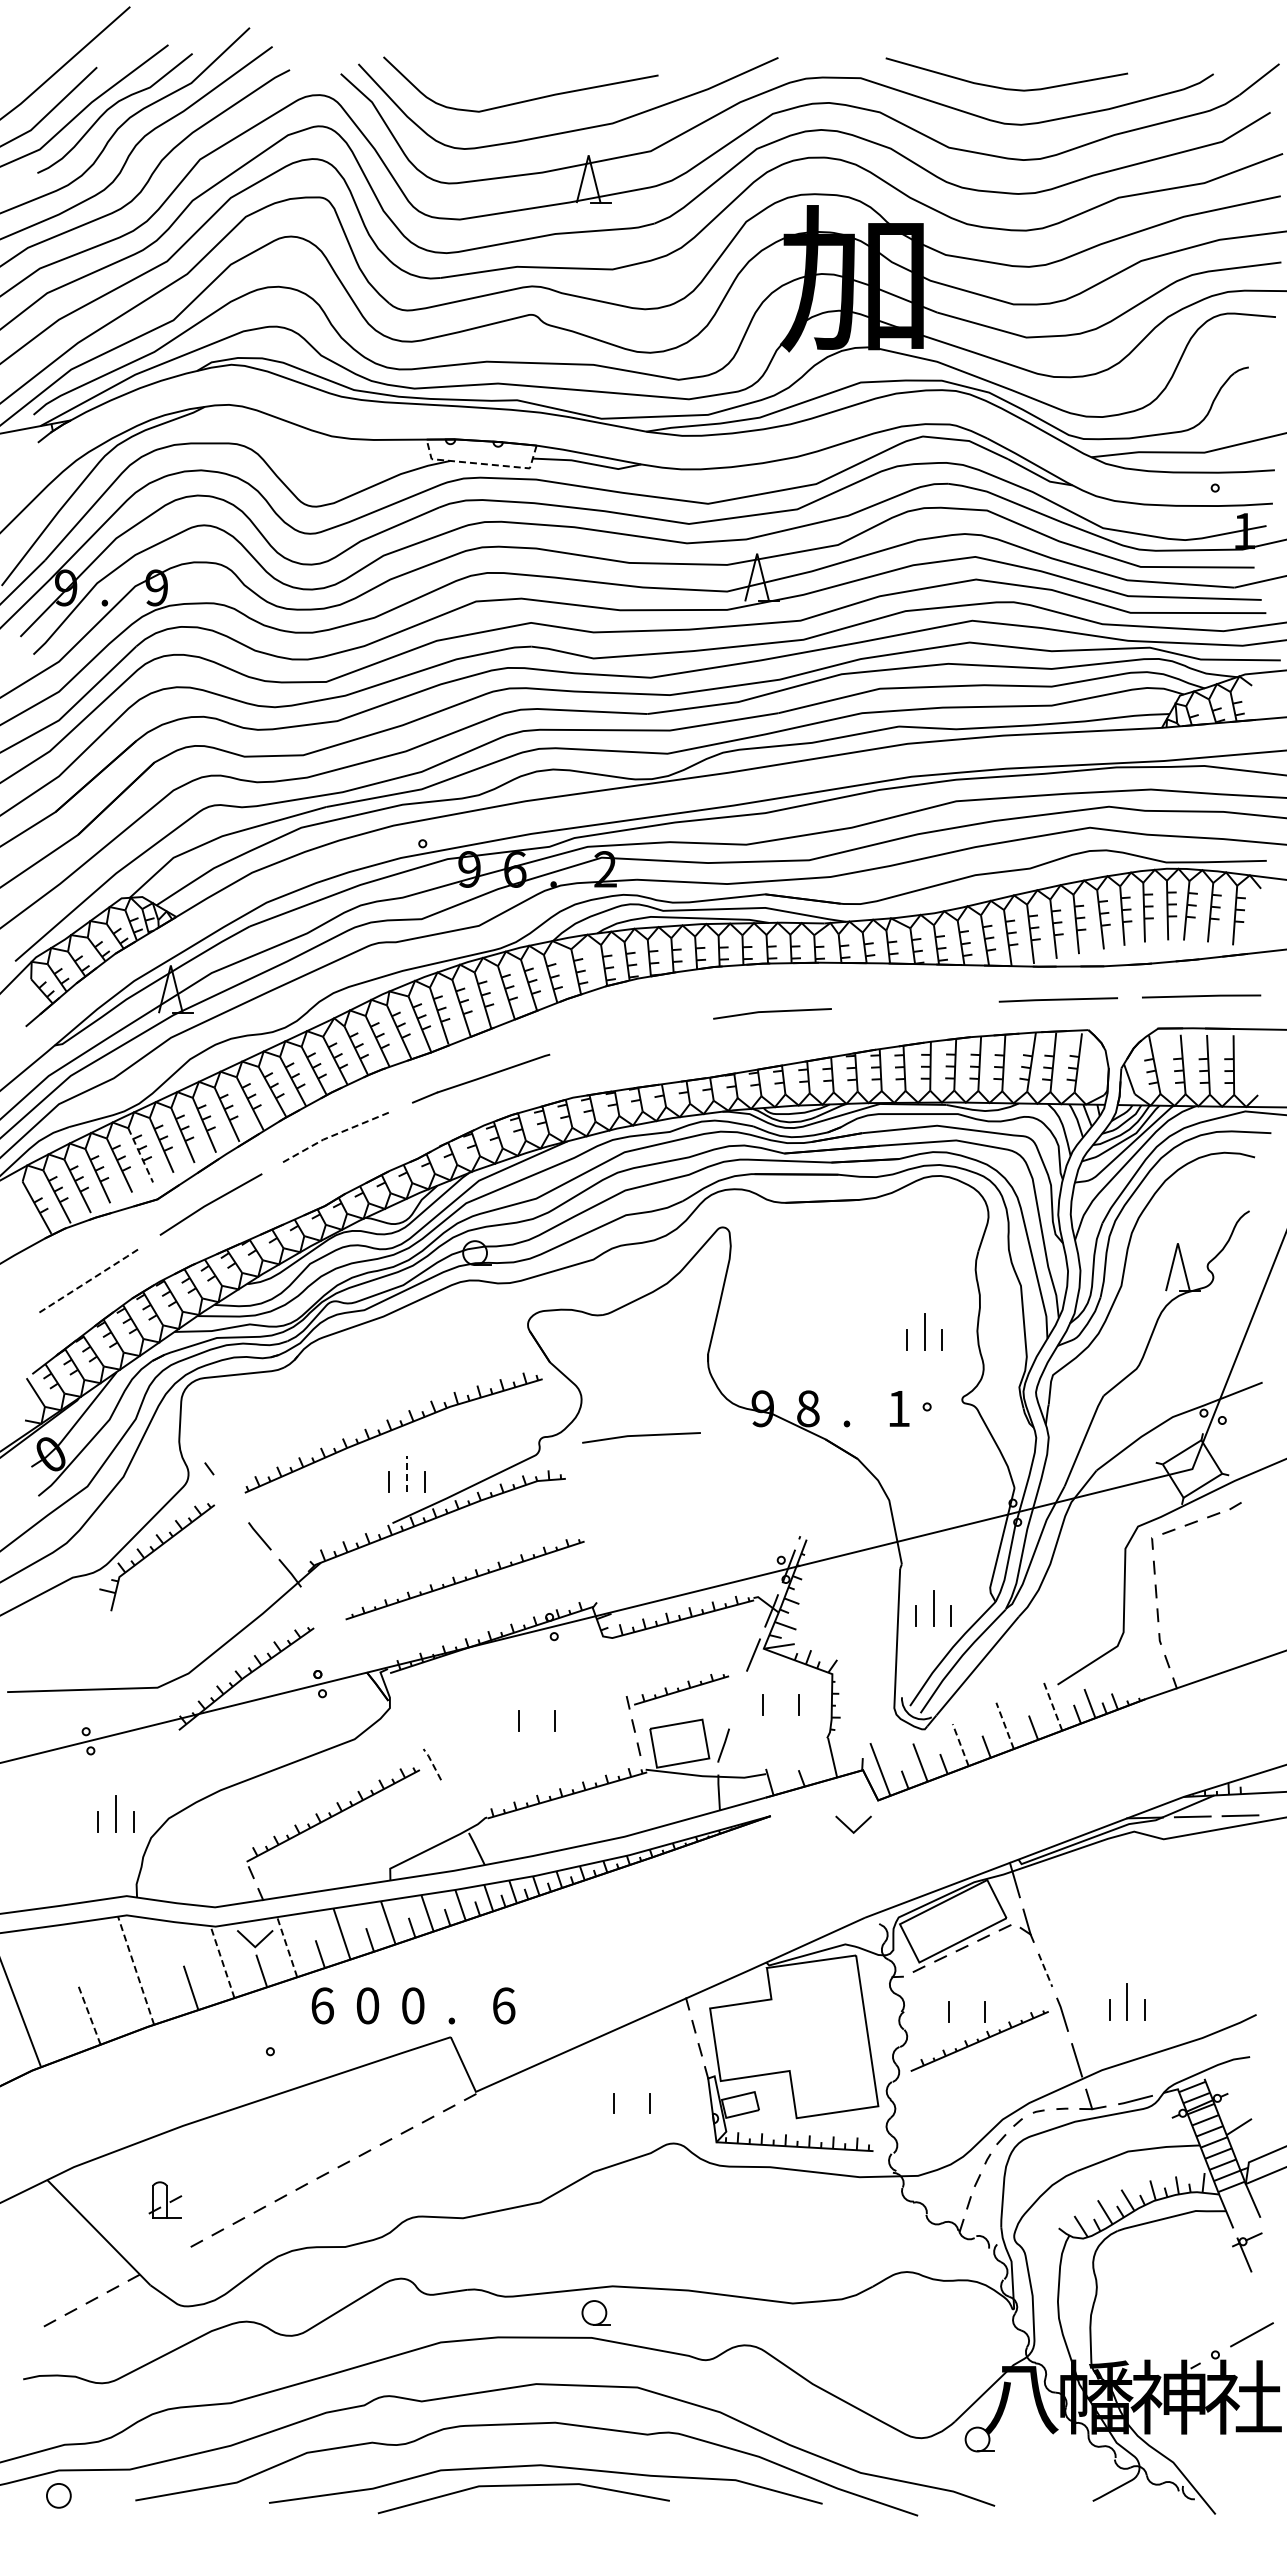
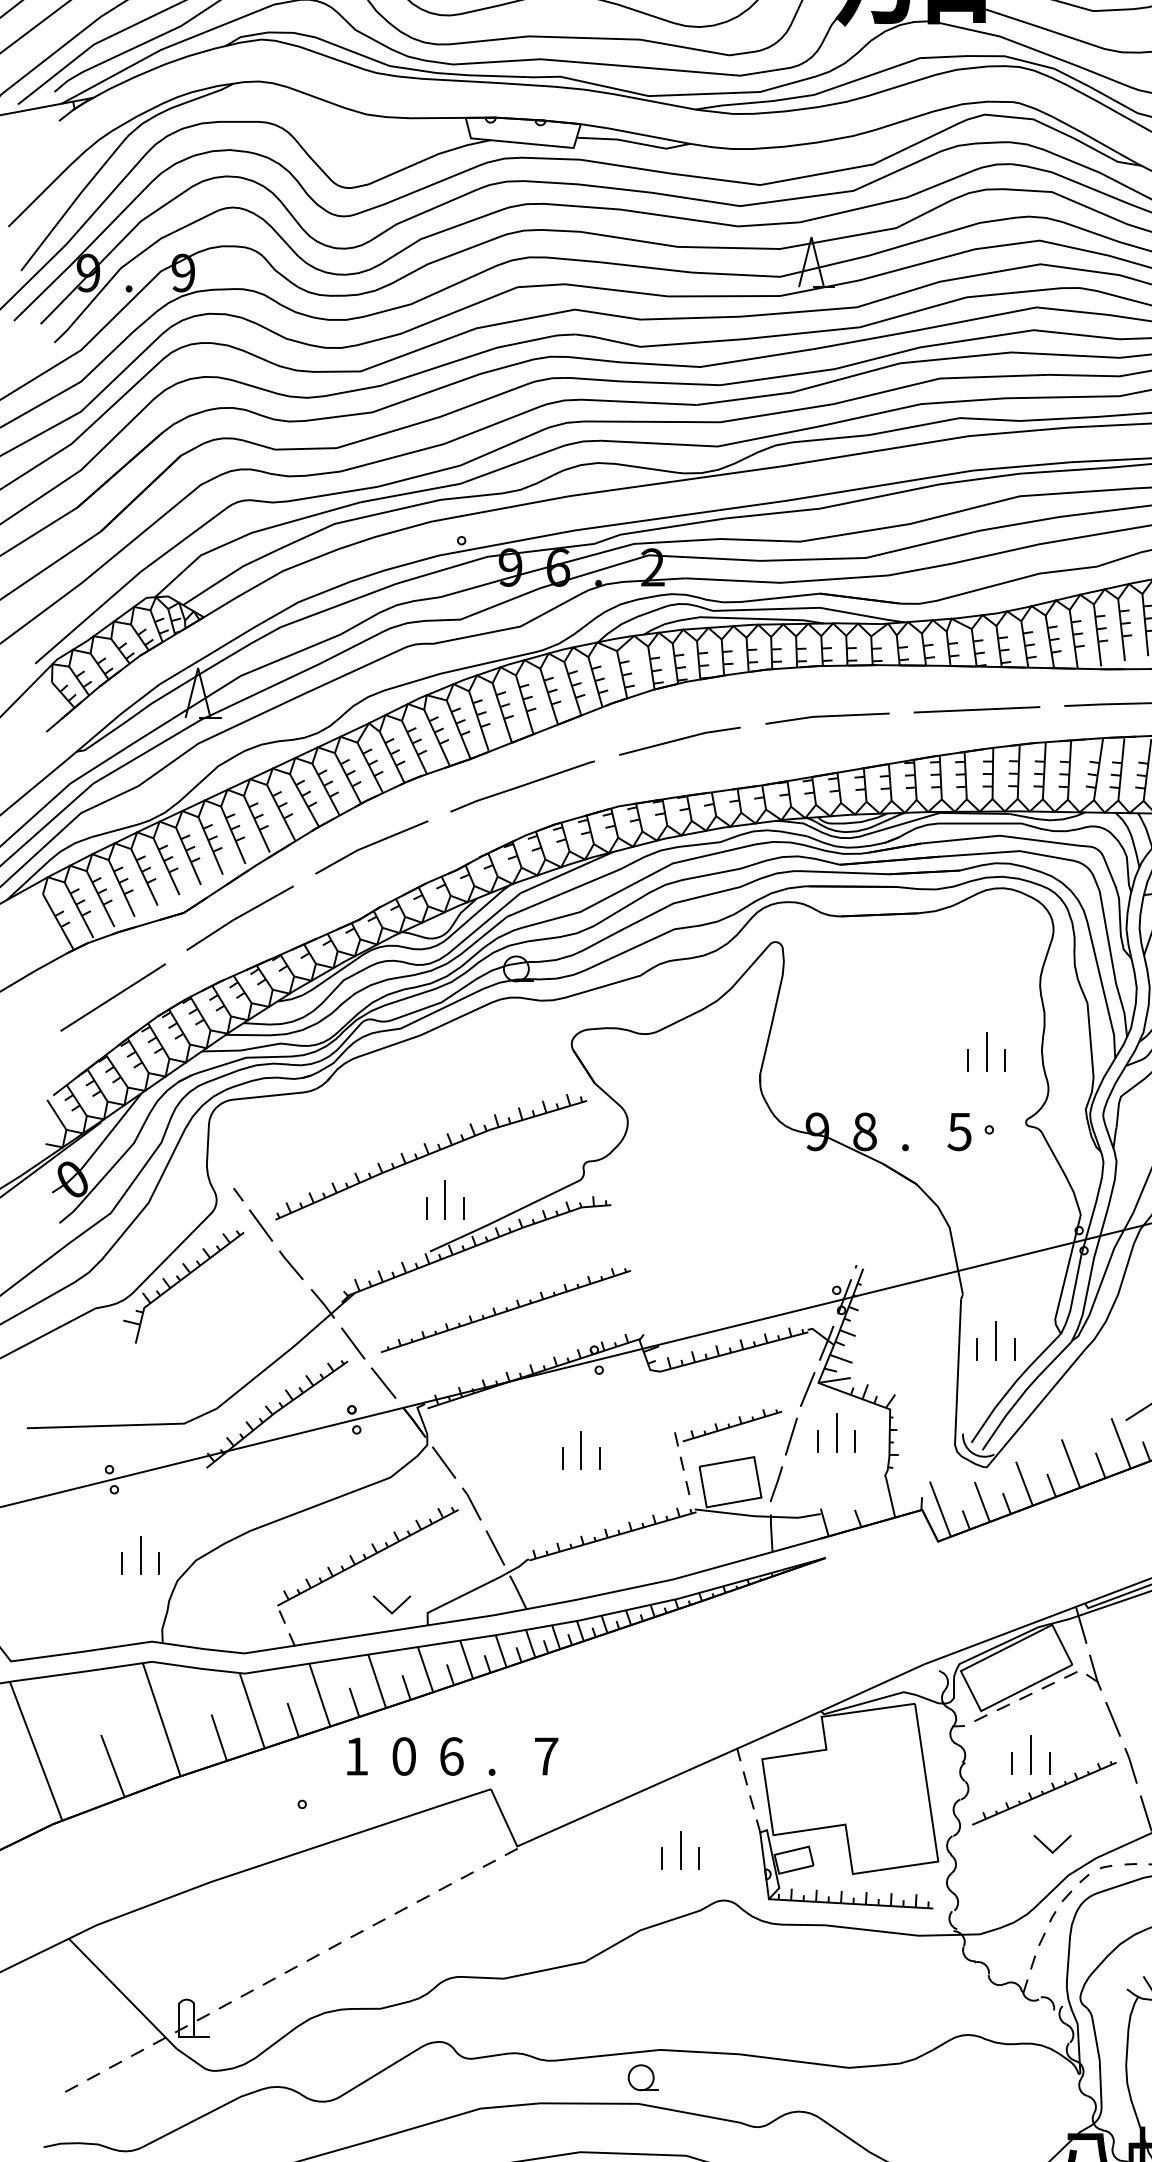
line: (482, 463) -> (524, 142), dashed -> solid
line: (914, 1004) -> (976, 708), added
line: (631, 1034) -> (680, 740), added
line: (335, 1134) -> (370, 844), dashed -> solid
line: (140, 1155) -> (166, 866), dashed -> solid
line: (90, 1279) -> (114, 996), dashed -> solid
text: (898, 1409) -> (959, 1132), 1 -> 5
line: (641, 1436) -> (690, 1160), removed
line: (407, 1473) -> (445, 1199), dashed -> solid
line: (230, 1497) -> (260, 1224), added
line: (318, 1610) -> (352, 1342), added
line: (348, 1648) -> (383, 1382), added
line: (781, 1696) -> (836, 1432), added
line: (737, 1700) -> (790, 1437), added
line: (1053, 1706) -> (1121, 1443), dashed -> solid
line: (537, 1713) -> (581, 1450), added
line: (405, 1724) -> (443, 1462), added
line: (1005, 1725) -> (1071, 1463), dashed -> solid
line: (960, 1744) -> (1024, 1483), dashed -> solid
line: (432, 1763) -> (471, 1502), dashed -> solid
line: (454, 1806) -> (494, 1547), added
line: (849, 1827) -> (1048, 1847), moved
line: (258, 1942) -> (395, 1608), moved
line: (287, 1947) -> (320, 1695), dashed -> solid
line: (222, 1962) -> (252, 1711), dashed -> solid
line: (135, 1970) -> (161, 1719), dashed -> solid
line: (1045, 1971) -> (1113, 1720), dashed -> solid
line: (967, 2004) -> (1031, 1755), added
text: (322, 2005) -> (356, 1756), 6 -> 1
text: (413, 2005) -> (451, 1756), 0 -> 6
text: (503, 2005) -> (546, 1756), 6 -> 7
line: (89, 2015) -> (112, 1766), dashed -> solid
line: (632, 2095) -> (681, 1850), added
part: (165, 2199) -> (192, 2017), moved

